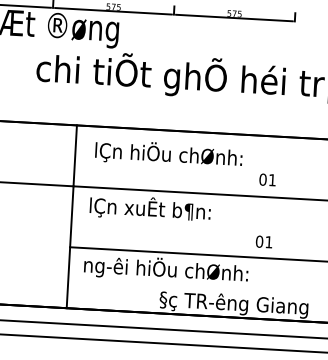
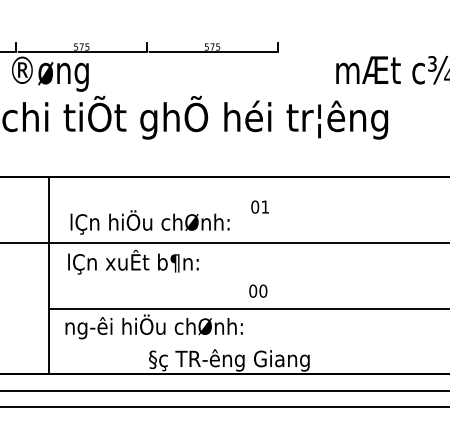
text: (168, 154) -> (149, 222), moved
text: (267, 179) -> (259, 206), moved
text: (269, 241) -> (263, 290), 01 -> 00

